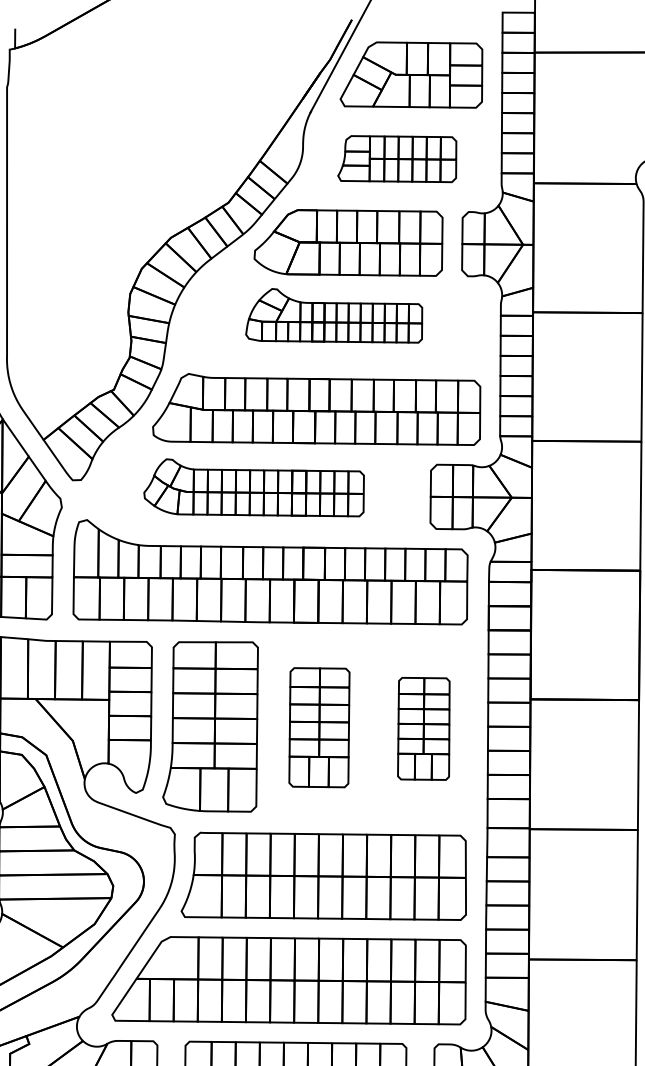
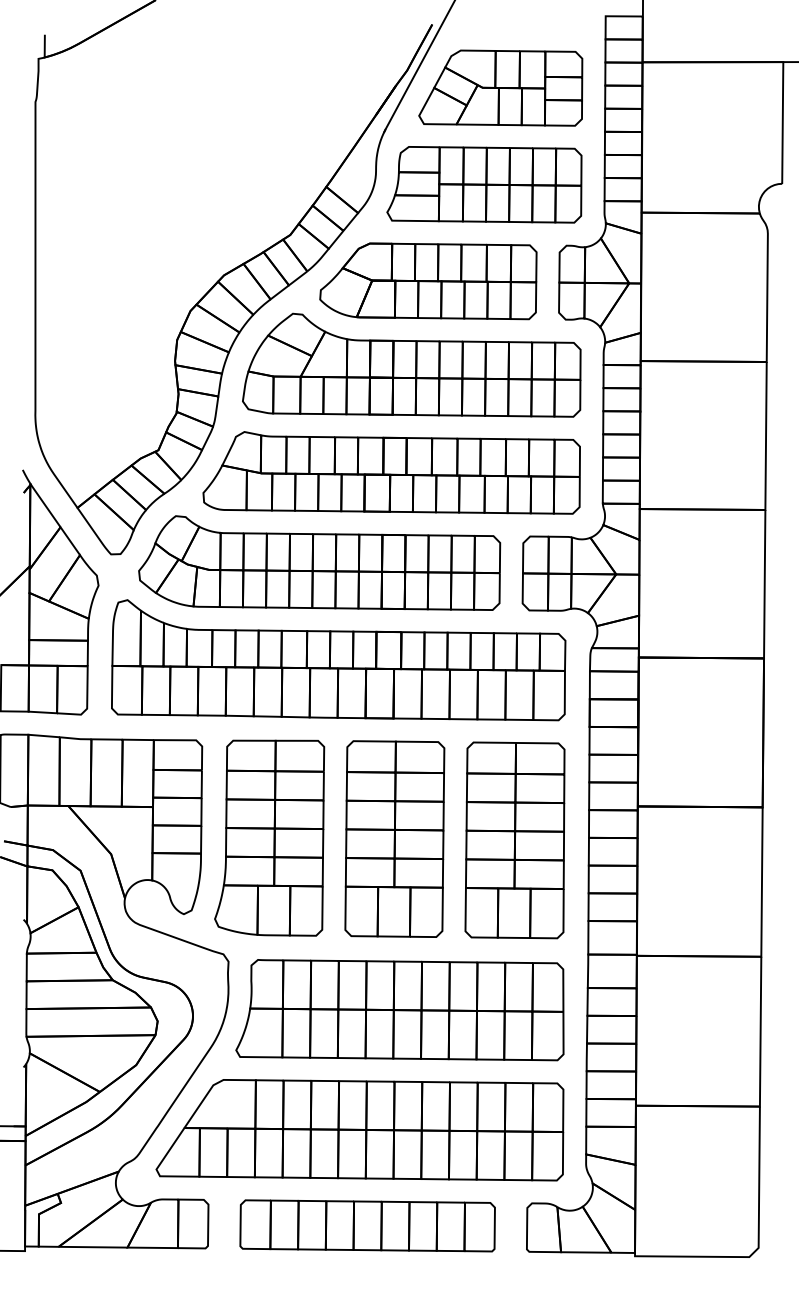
part: (397, 158) -> (484, 184), size x1.43
part: (333, 315) -> (411, 364), size x1.67
part: (253, 487) -> (319, 562), size x1.43
part: (319, 727) -> (394, 838), size x1.43
part: (423, 728) -> (514, 840), size x1.67

